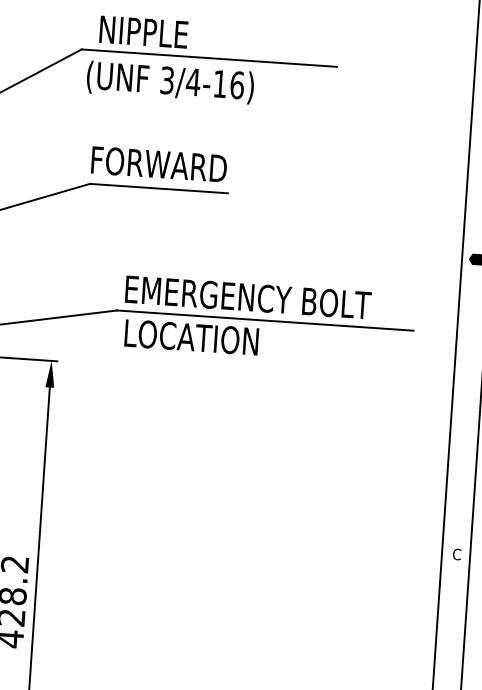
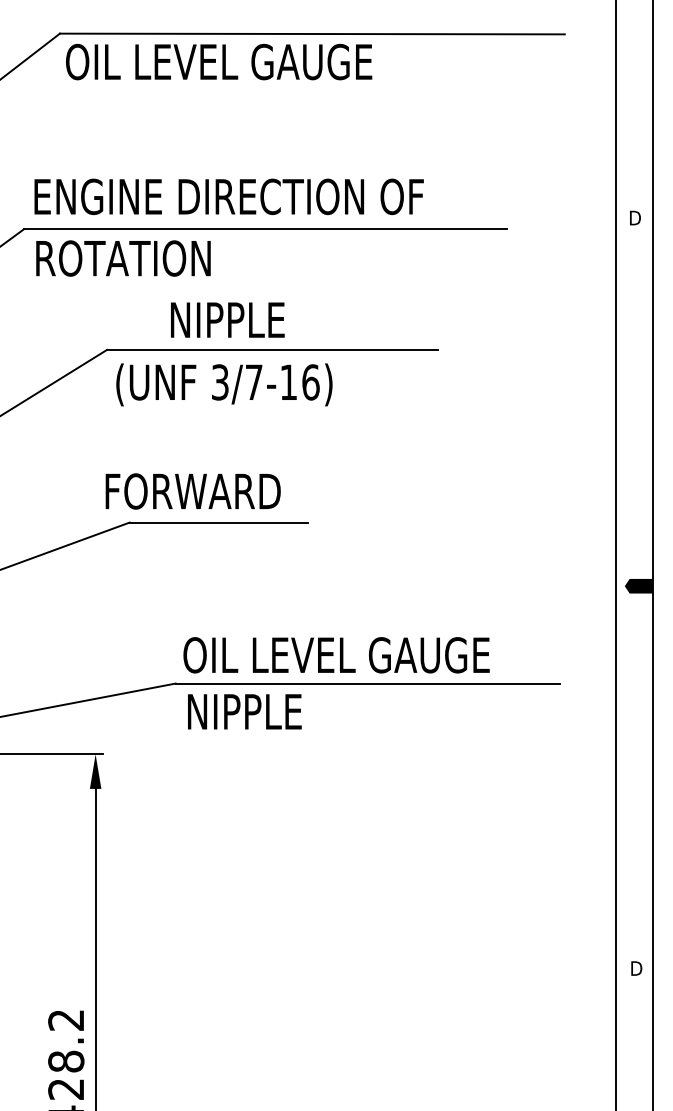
text: (143, 31) -> (227, 319), moved
text: (193, 81) -> (253, 381), 3/4-16) -> 3/7-16)
text: (158, 164) -> (192, 491), moved
text: (247, 297) -> (342, 655), EMERGENCY BOLT -> OIL LEVEL GAUGE
text: (192, 337) -> (275, 711), LOCATION -> NIPPLE
text: (457, 554) -> (636, 968), C -> D

